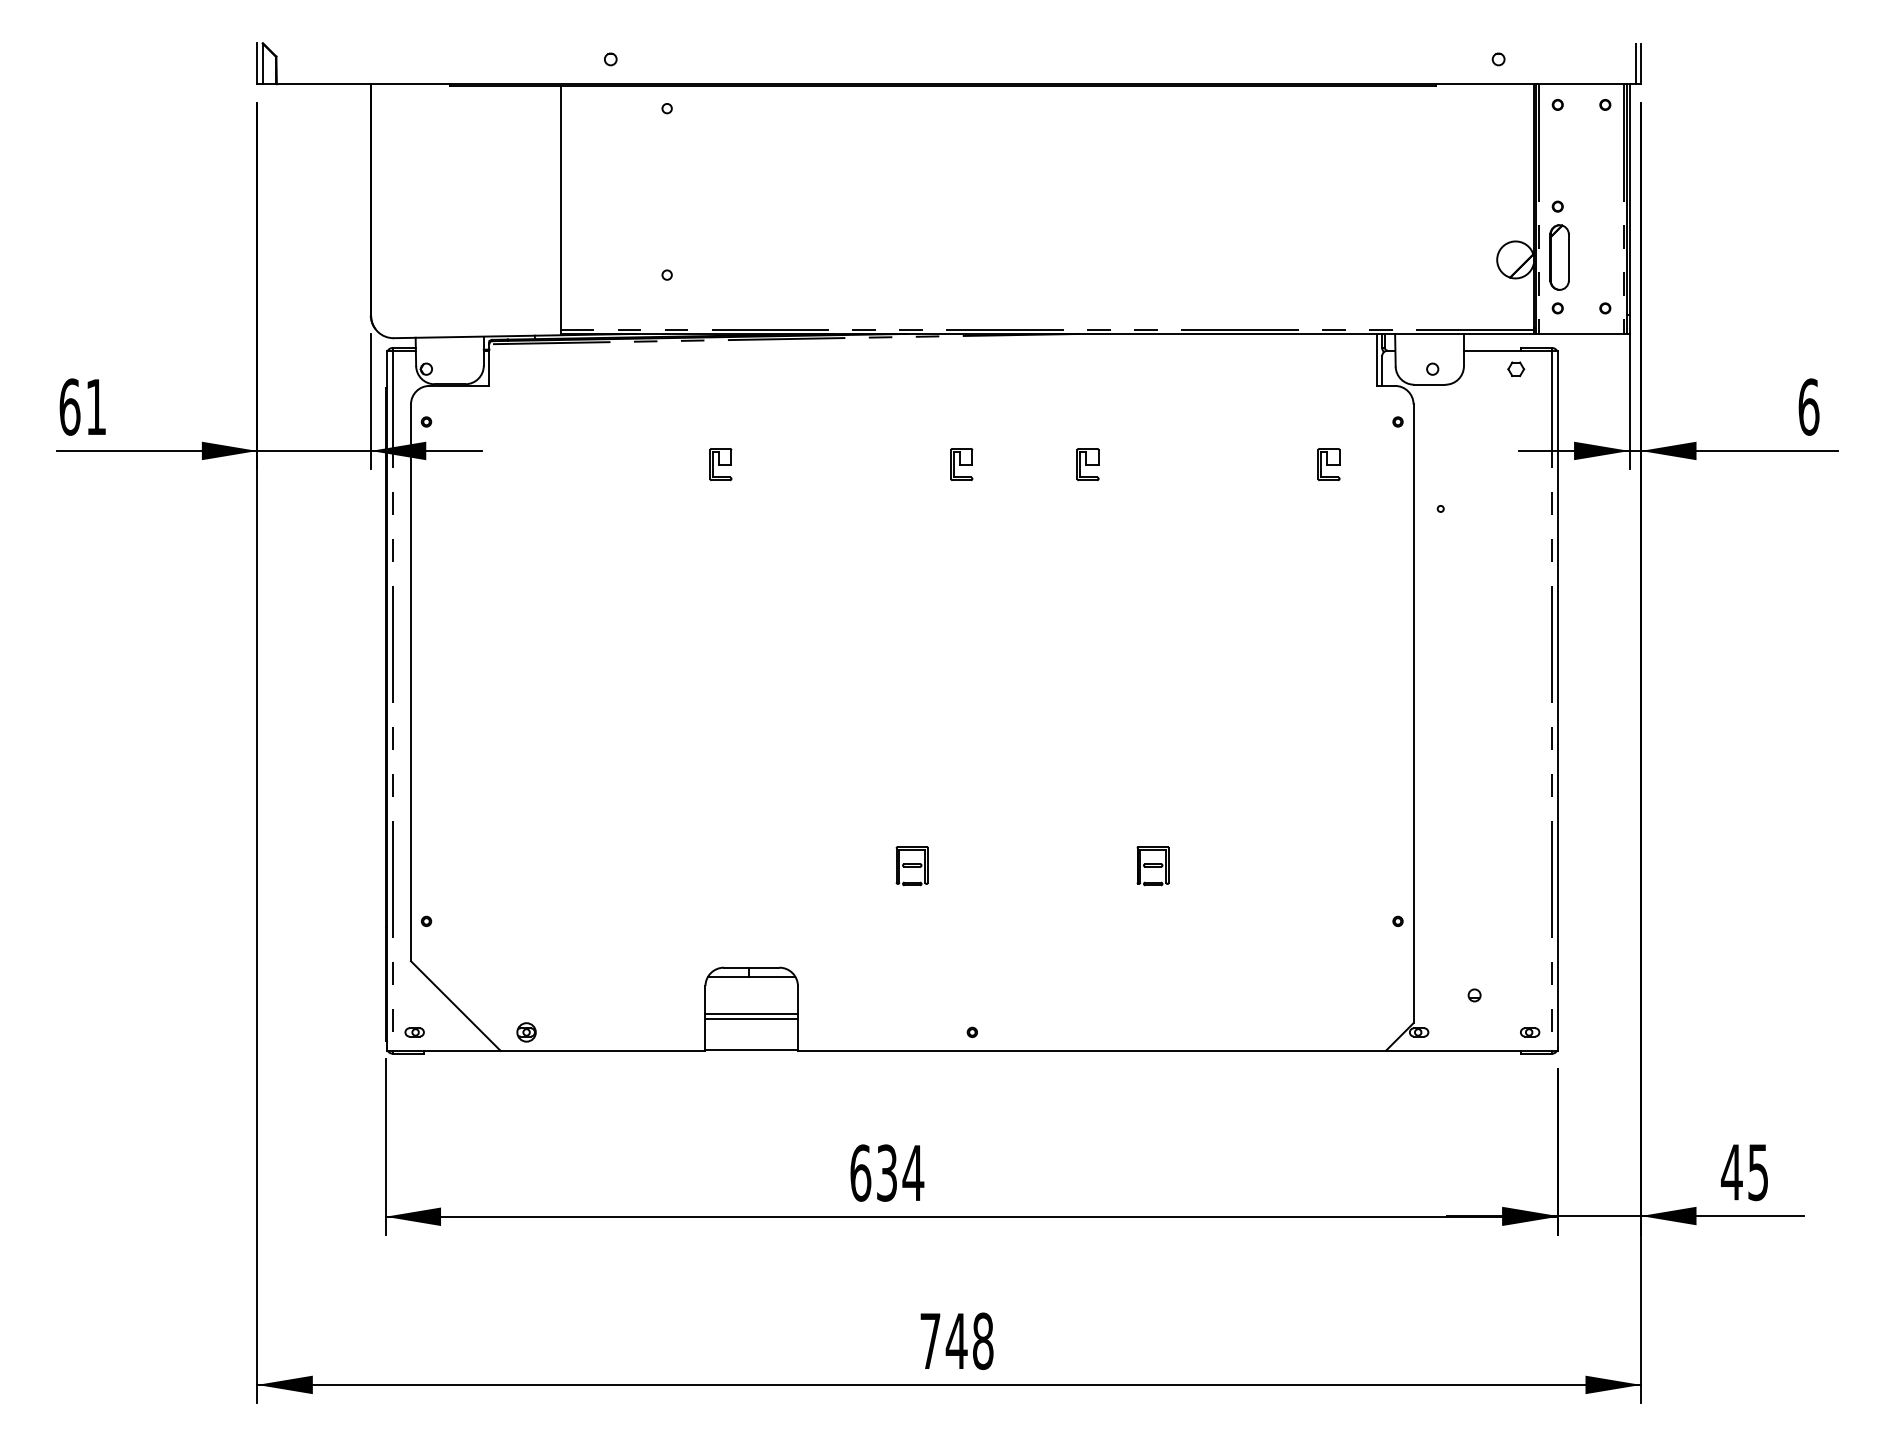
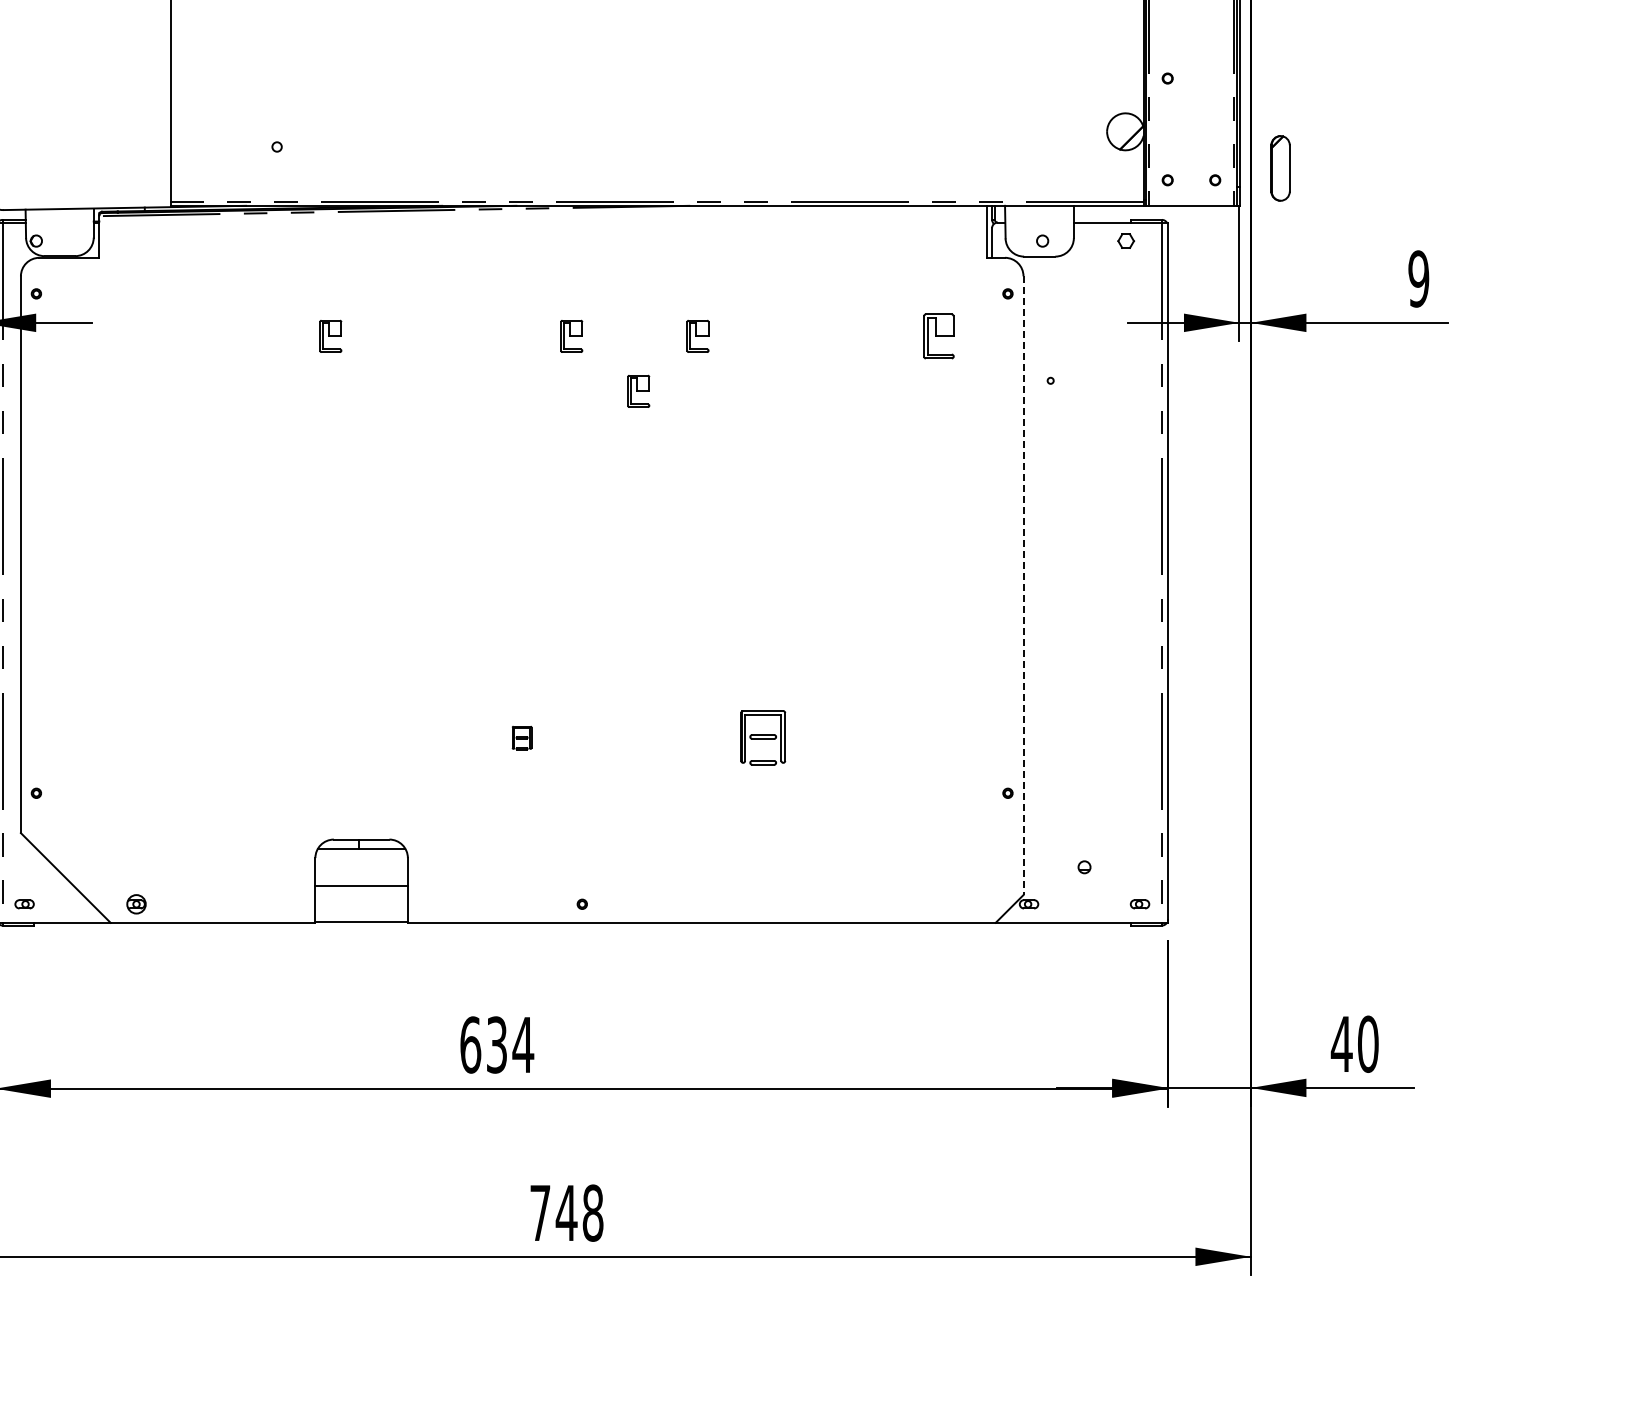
part: (1559, 257) -> (1280, 168), moved
text: (1808, 406) -> (1418, 278), 6 -> 9
part: (1328, 464) -> (938, 336), size x1.4
part: (1028, 519) -> (638, 391), added
line: (1413, 714) -> (1023, 586), solid -> dashed
part: (911, 866) -> (521, 738), size x0.6
part: (1152, 866) -> (762, 738), size x1.4
line: (751, 1019) -> (361, 891), removed
text: (1758, 1172) -> (1368, 1044), 45 -> 40

